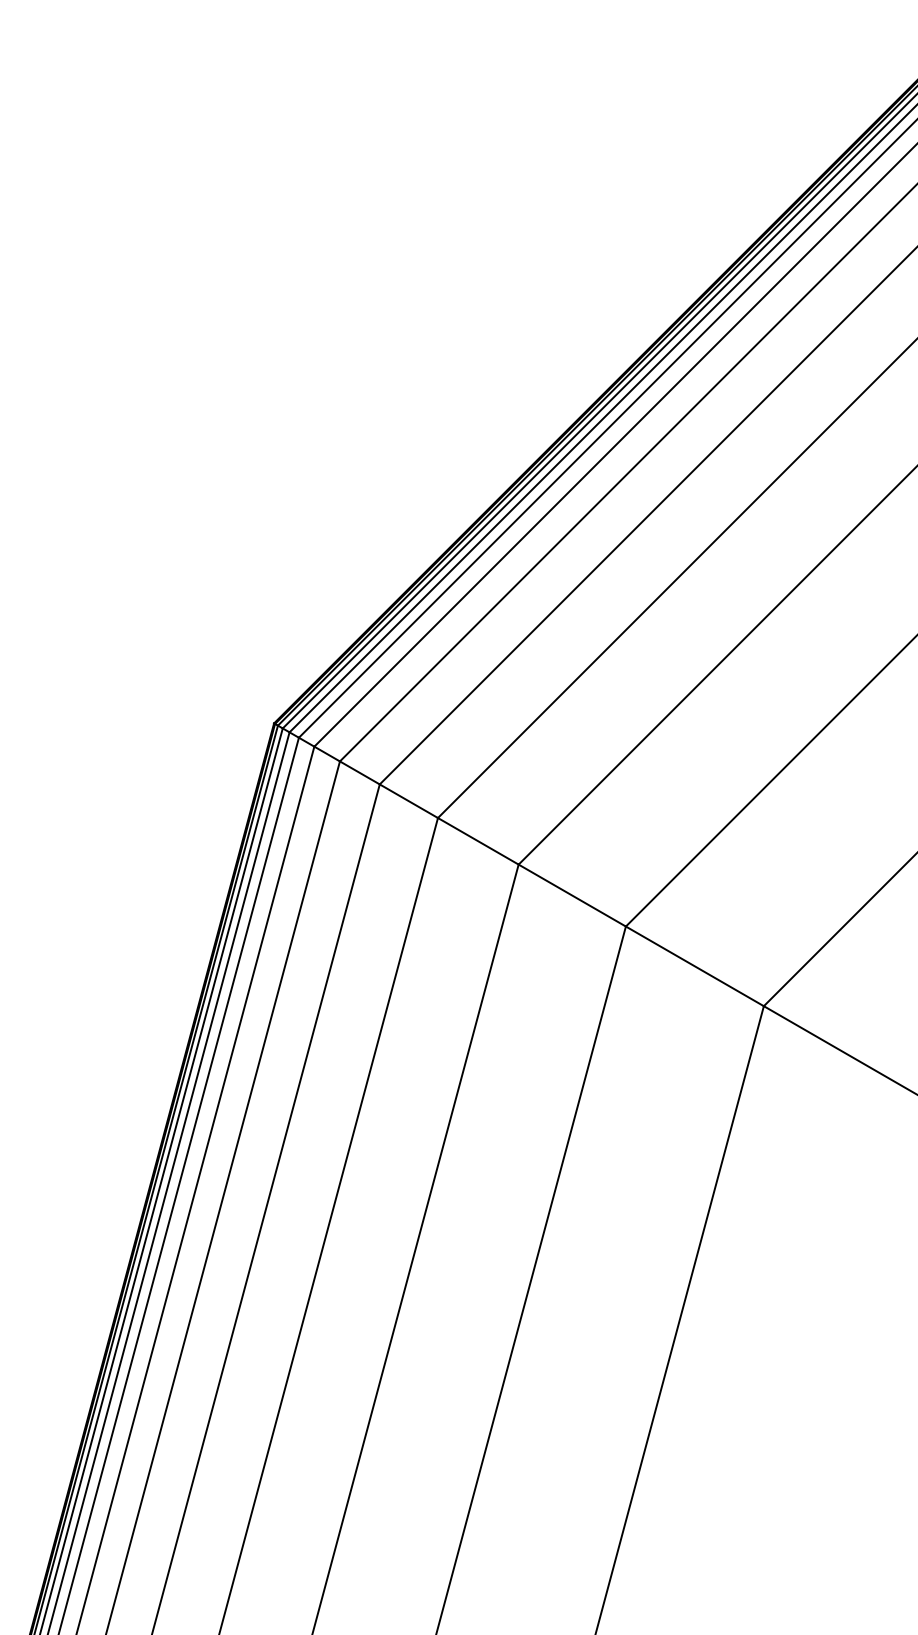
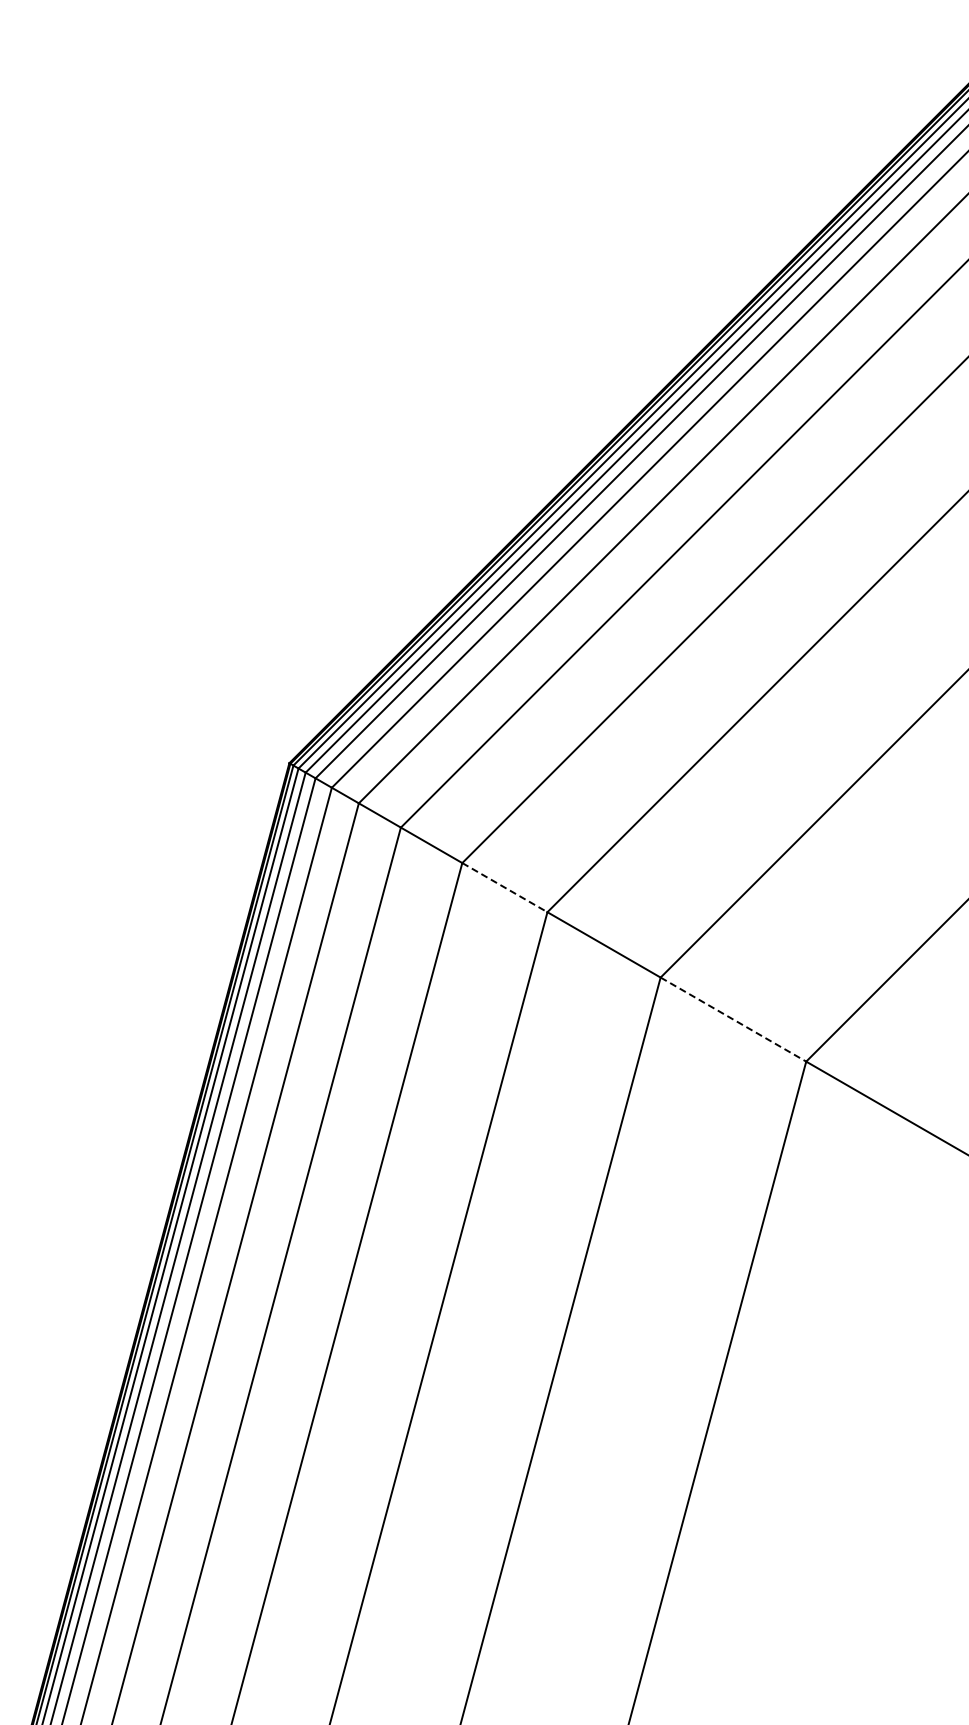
line: (478, 841) -> (505, 887), solid -> dashed
line: (694, 966) -> (733, 1019), solid -> dashed

